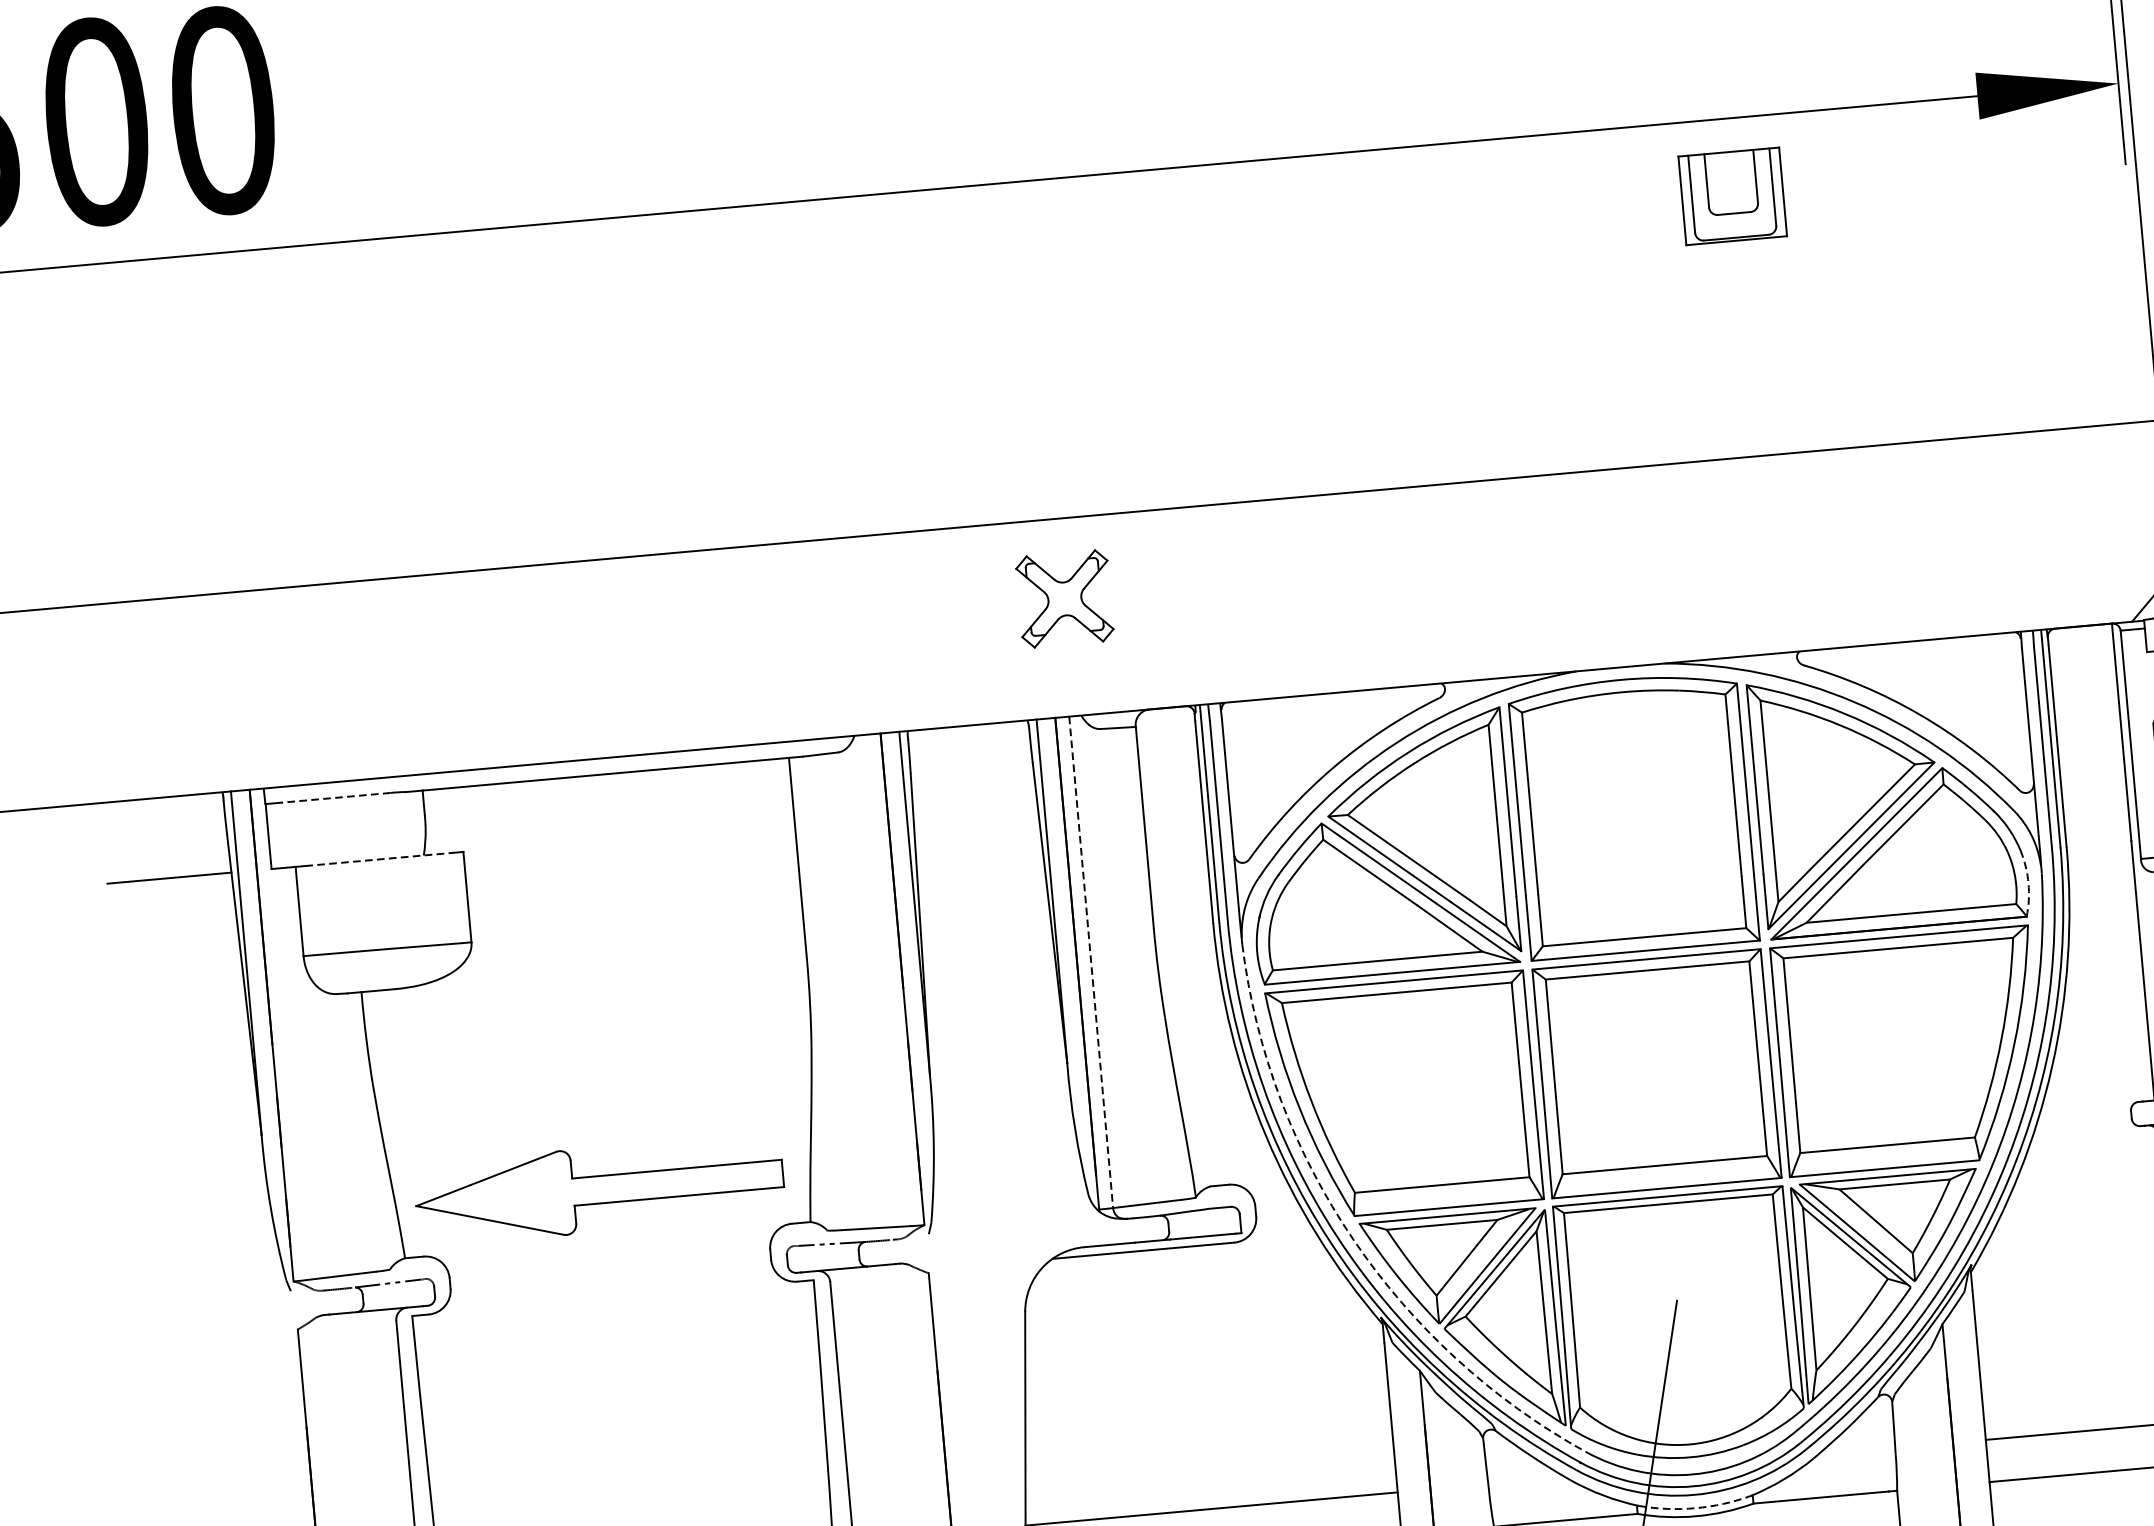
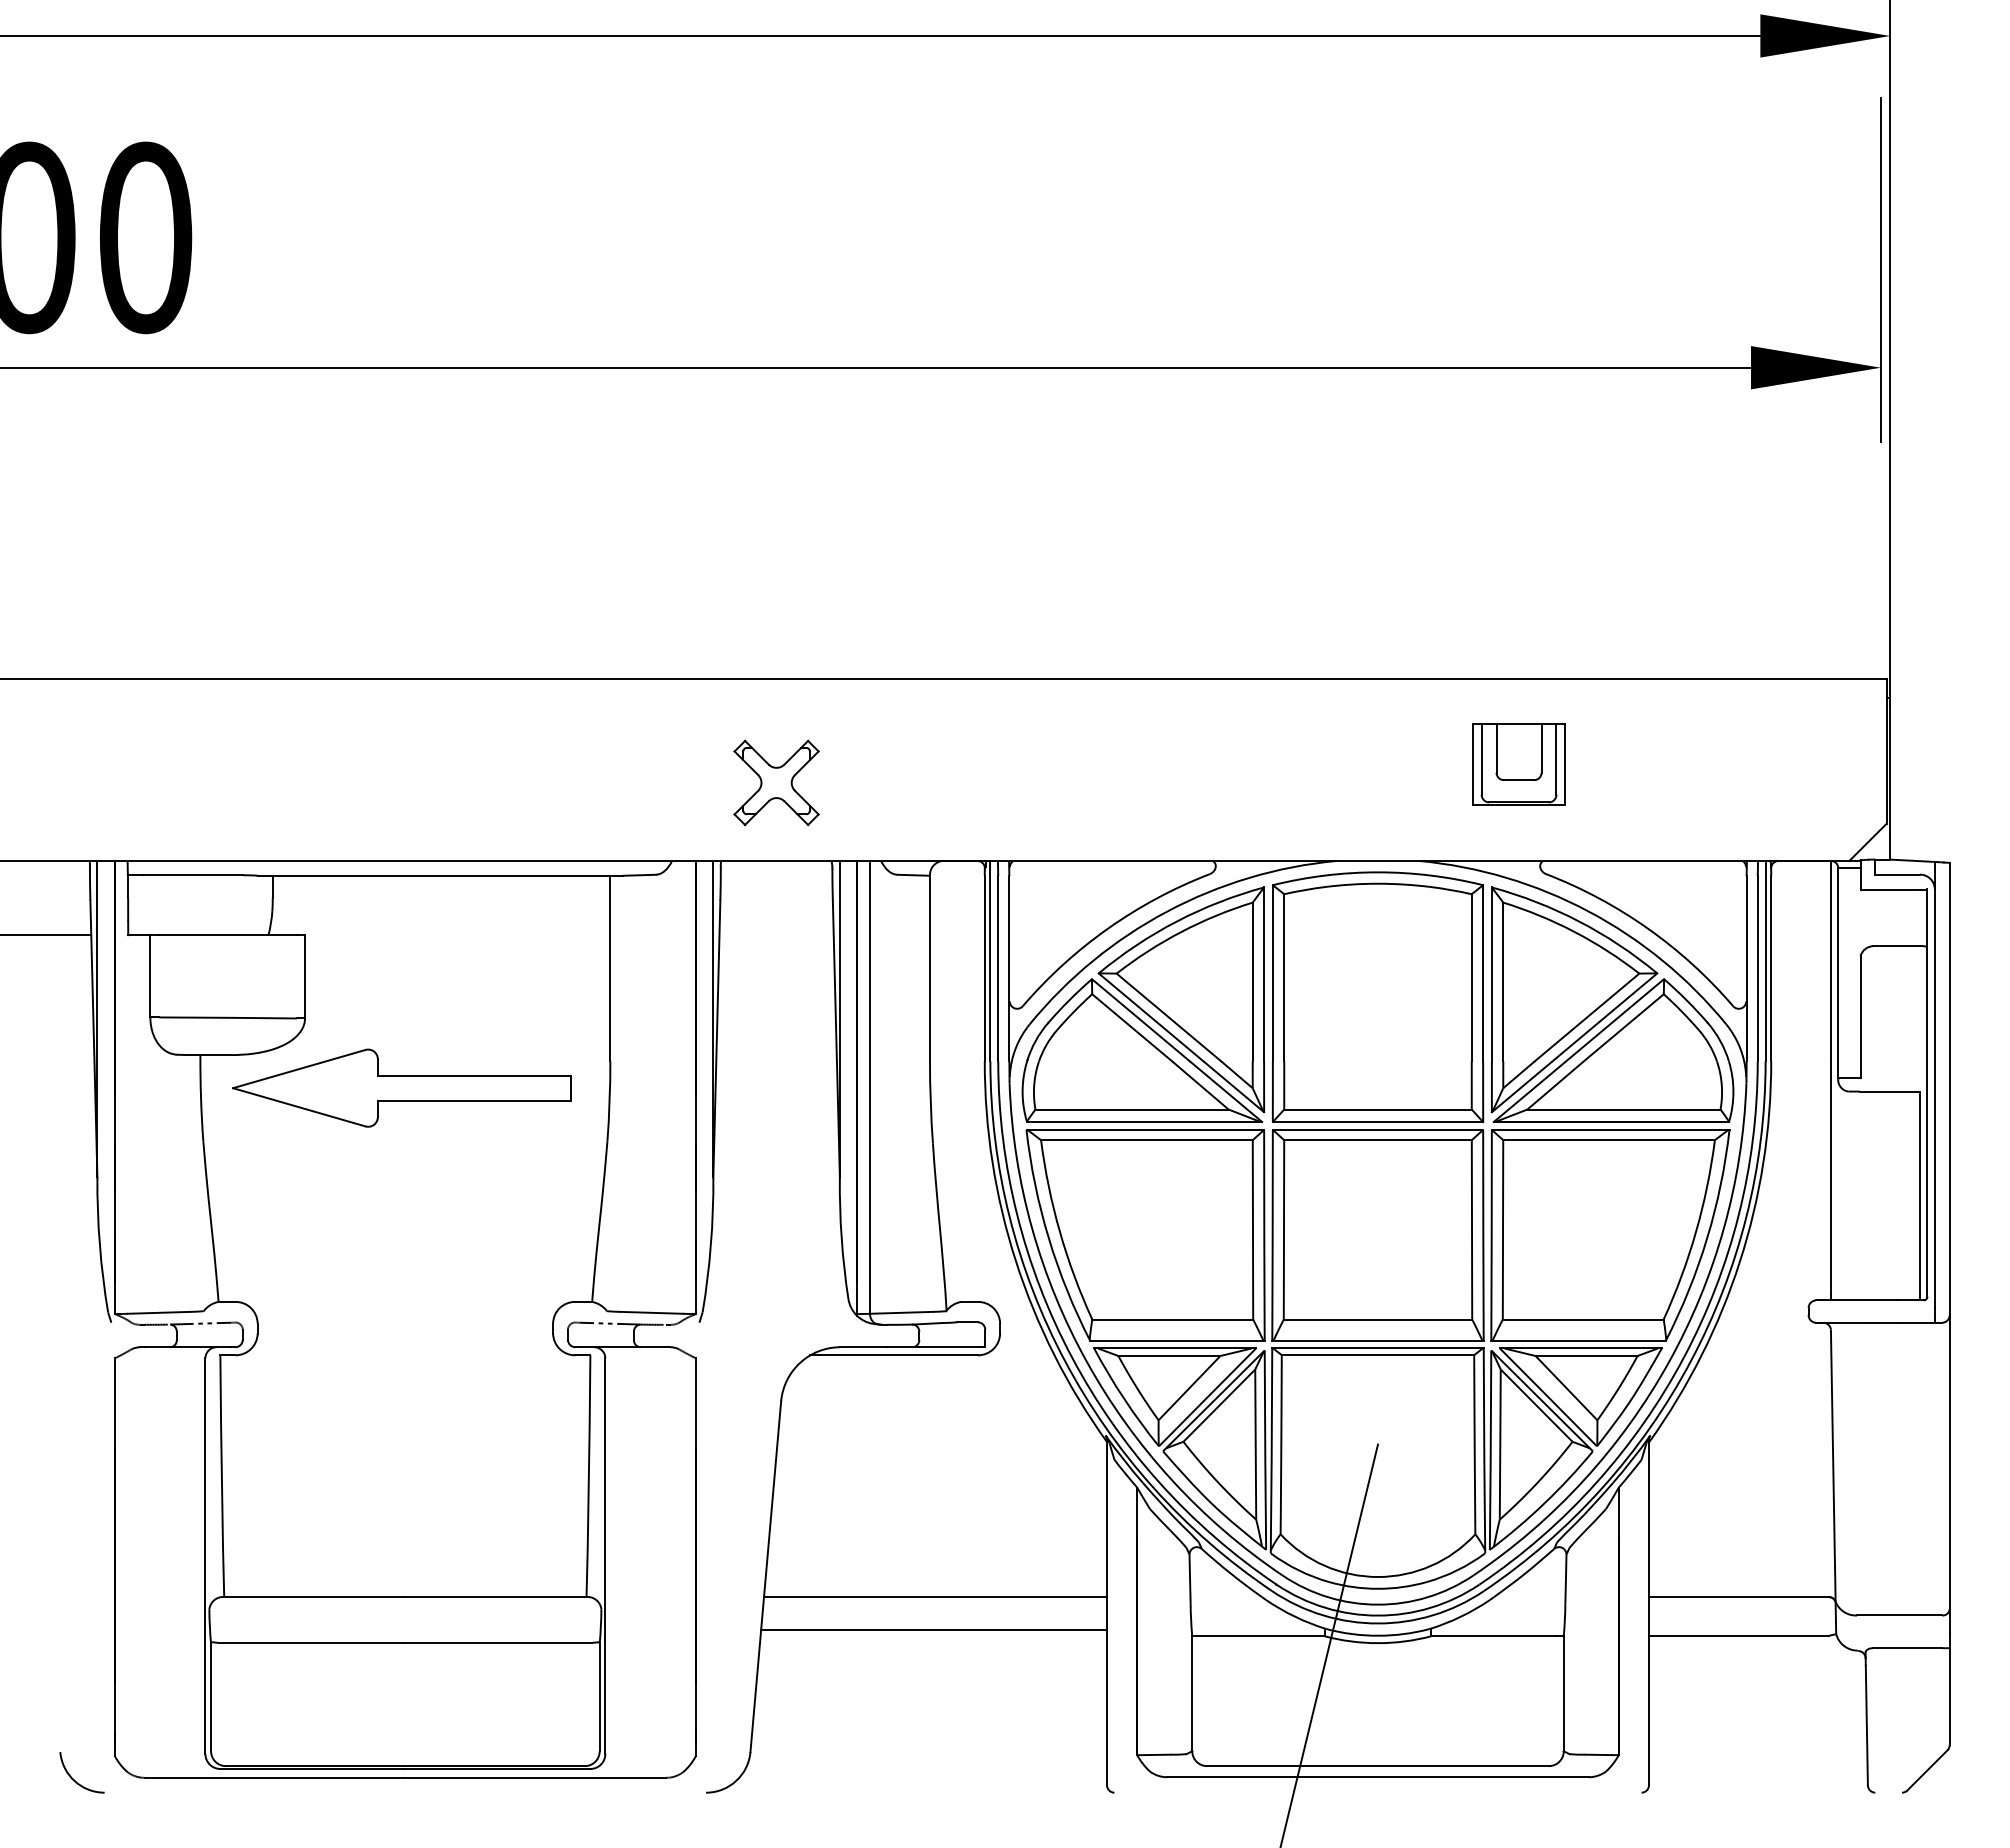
part: (1732, 196) -> (1518, 764), moved
part: (1064, 598) -> (776, 782), moved
line: (335, 798) -> (192, 875), dashed -> solid
line: (380, 859) -> (228, 935), dashed -> solid
arc: (2028, 883) -> (1733, 1091), dashed -> solid
line: (1090, 962) -> (869, 1087), dashed -> solid
part: (599, 1189) -> (401, 1087), moved
arc: (1353, 1239) -> (1087, 1362), dashed -> solid
arc: (1696, 1507) -> (1378, 1635), dashed -> solid

